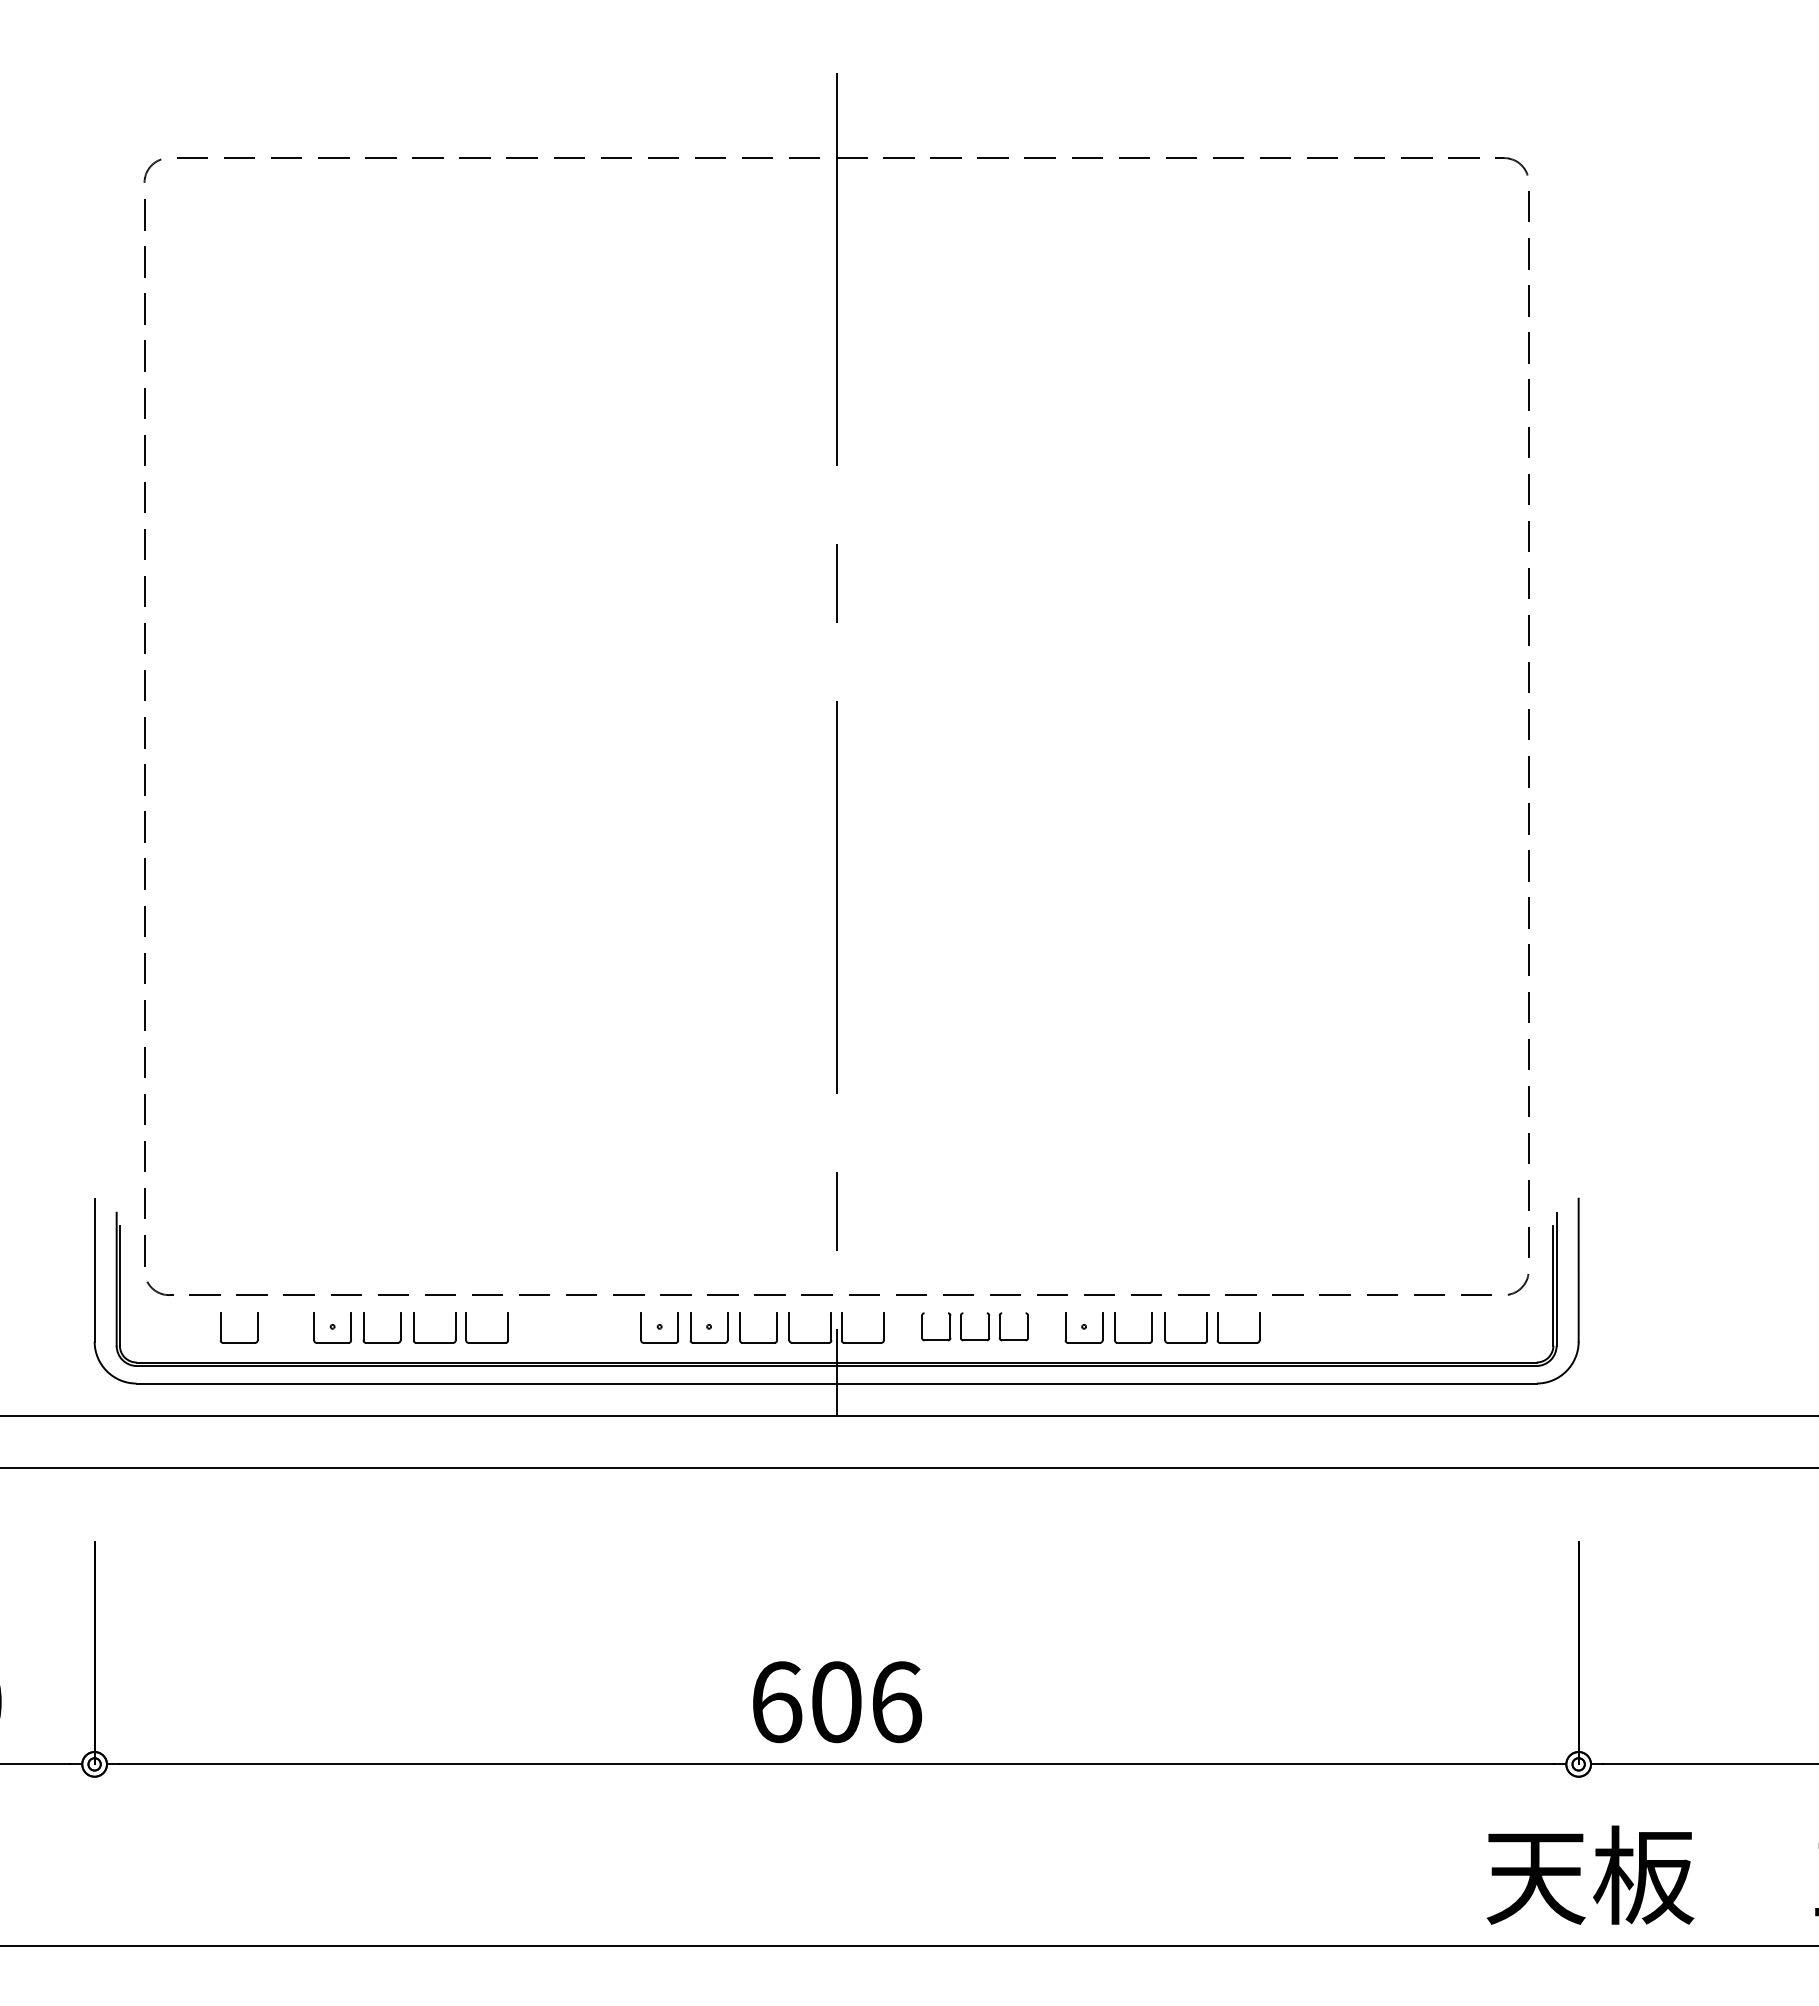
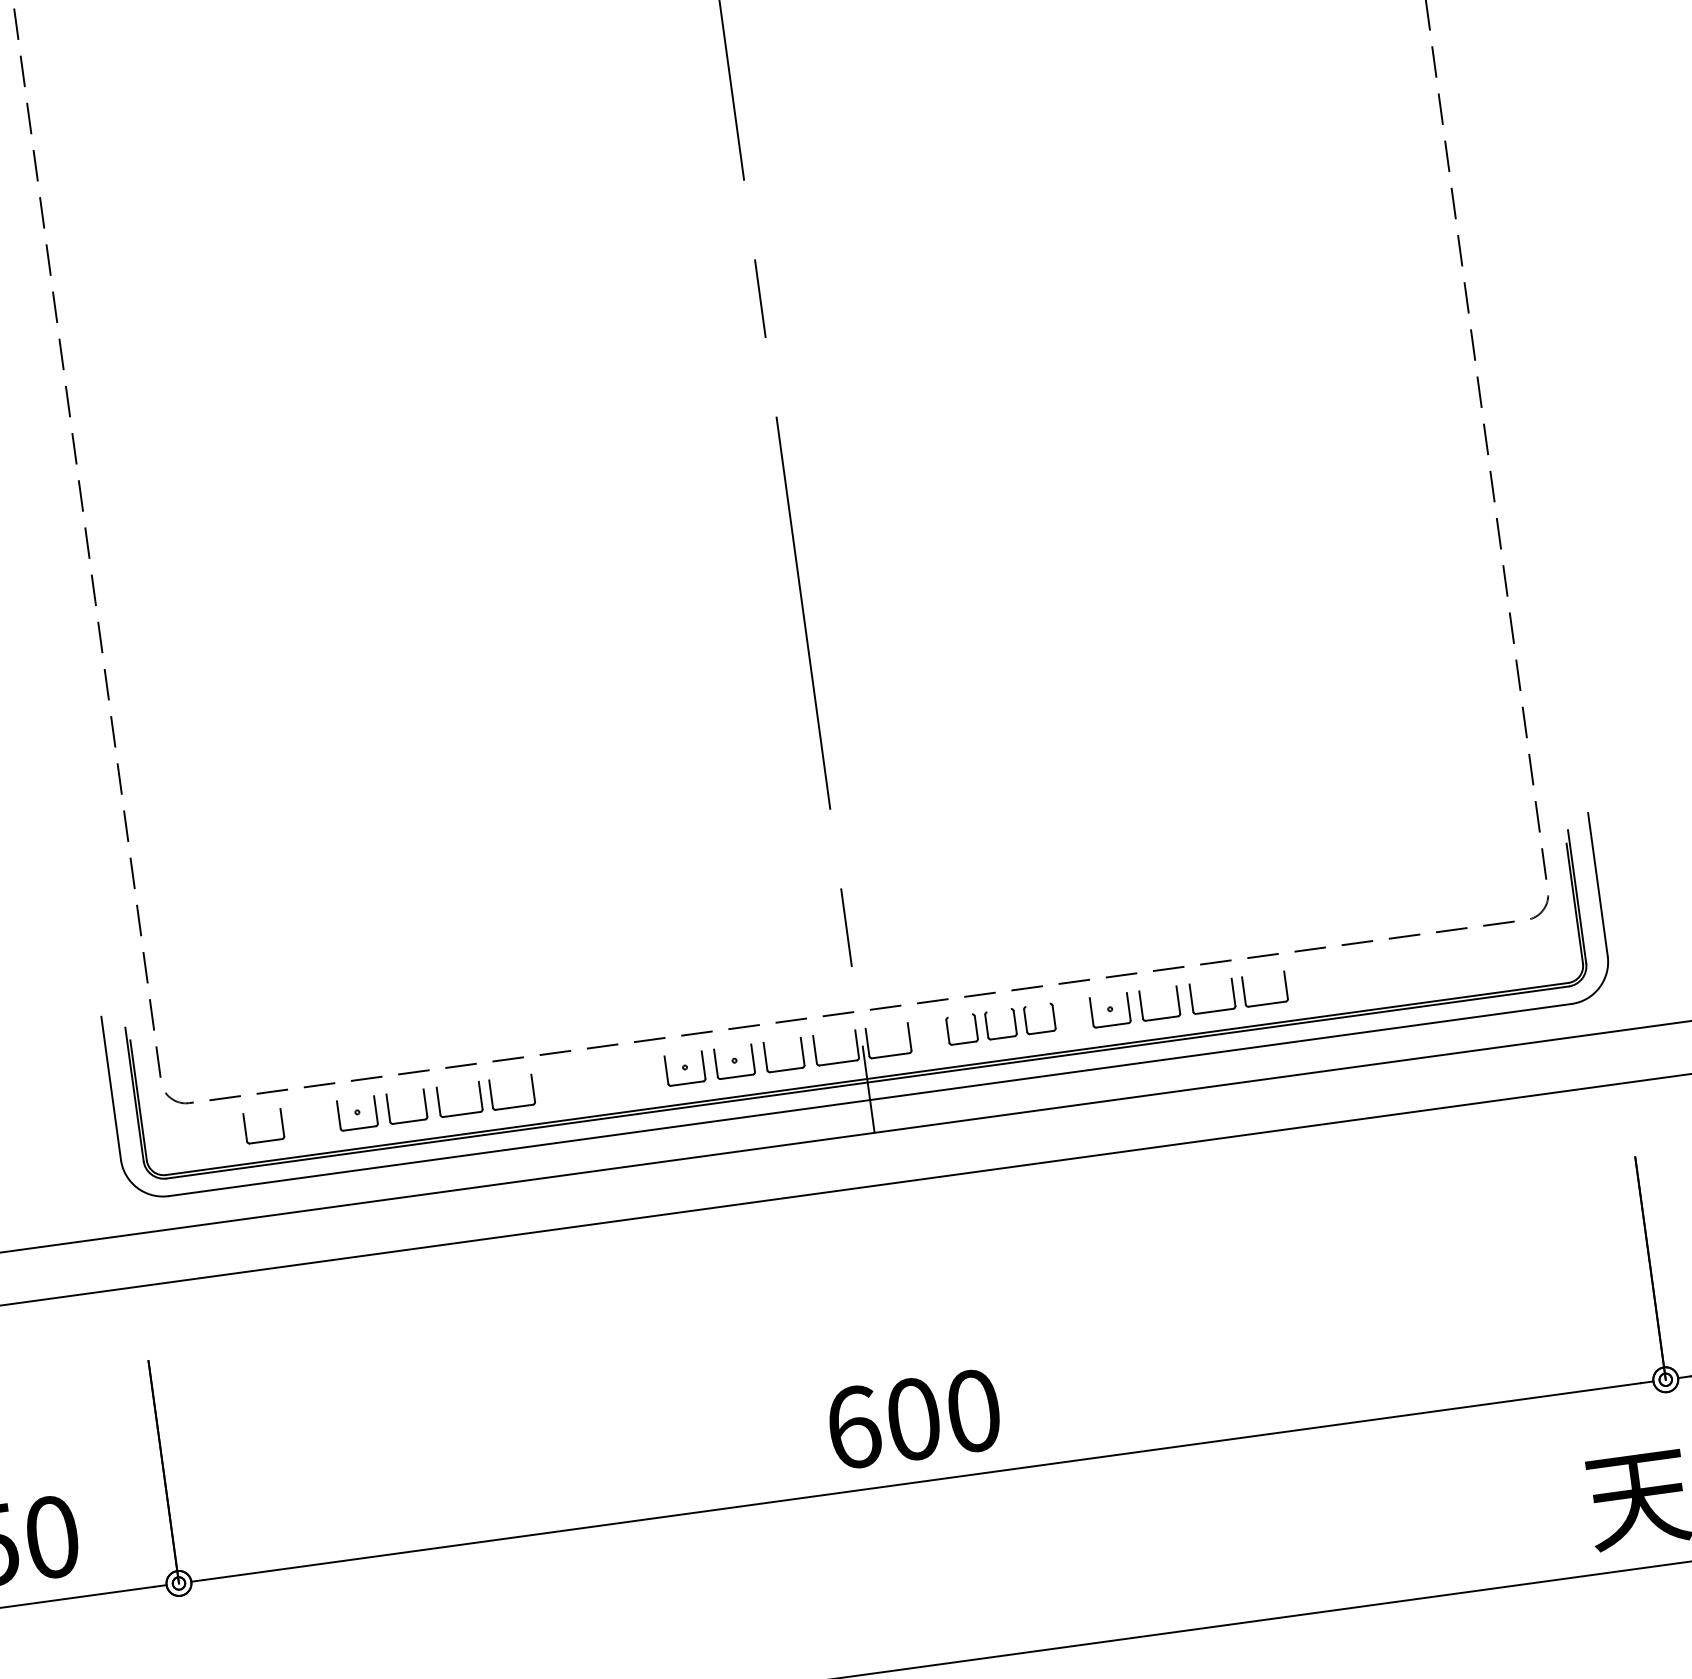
text: (897, 1702) -> (974, 1411), 606 -> 600

